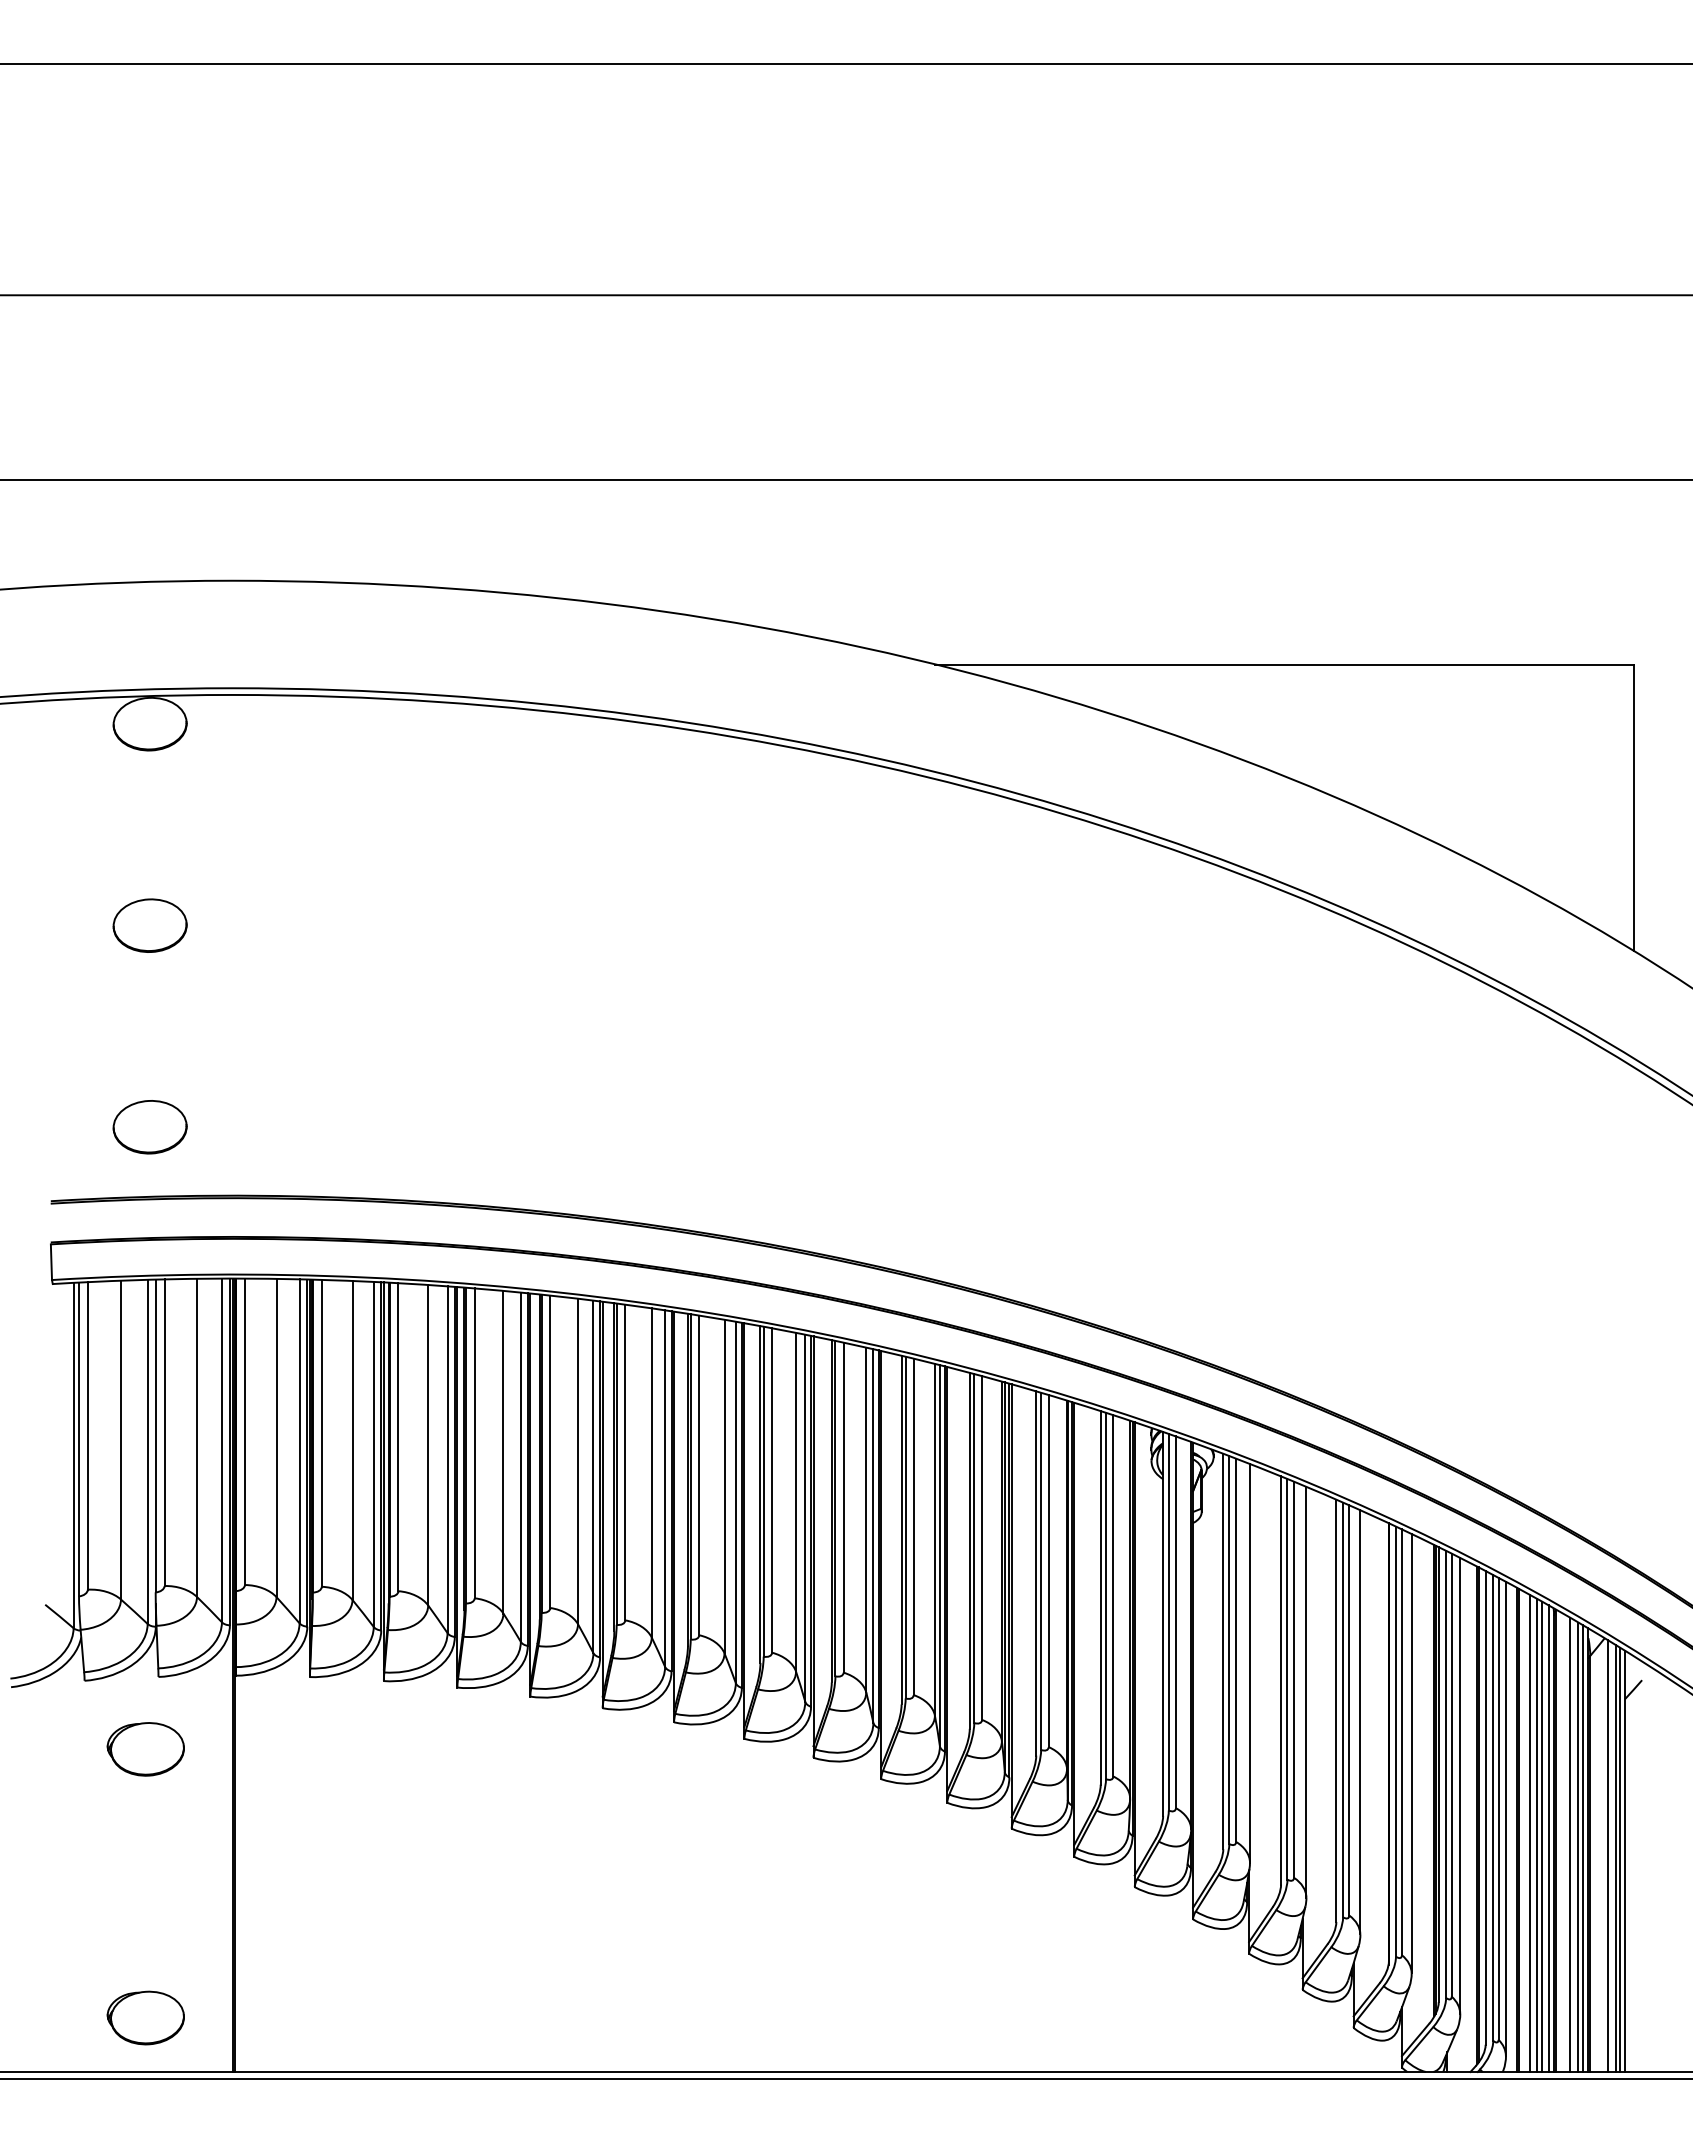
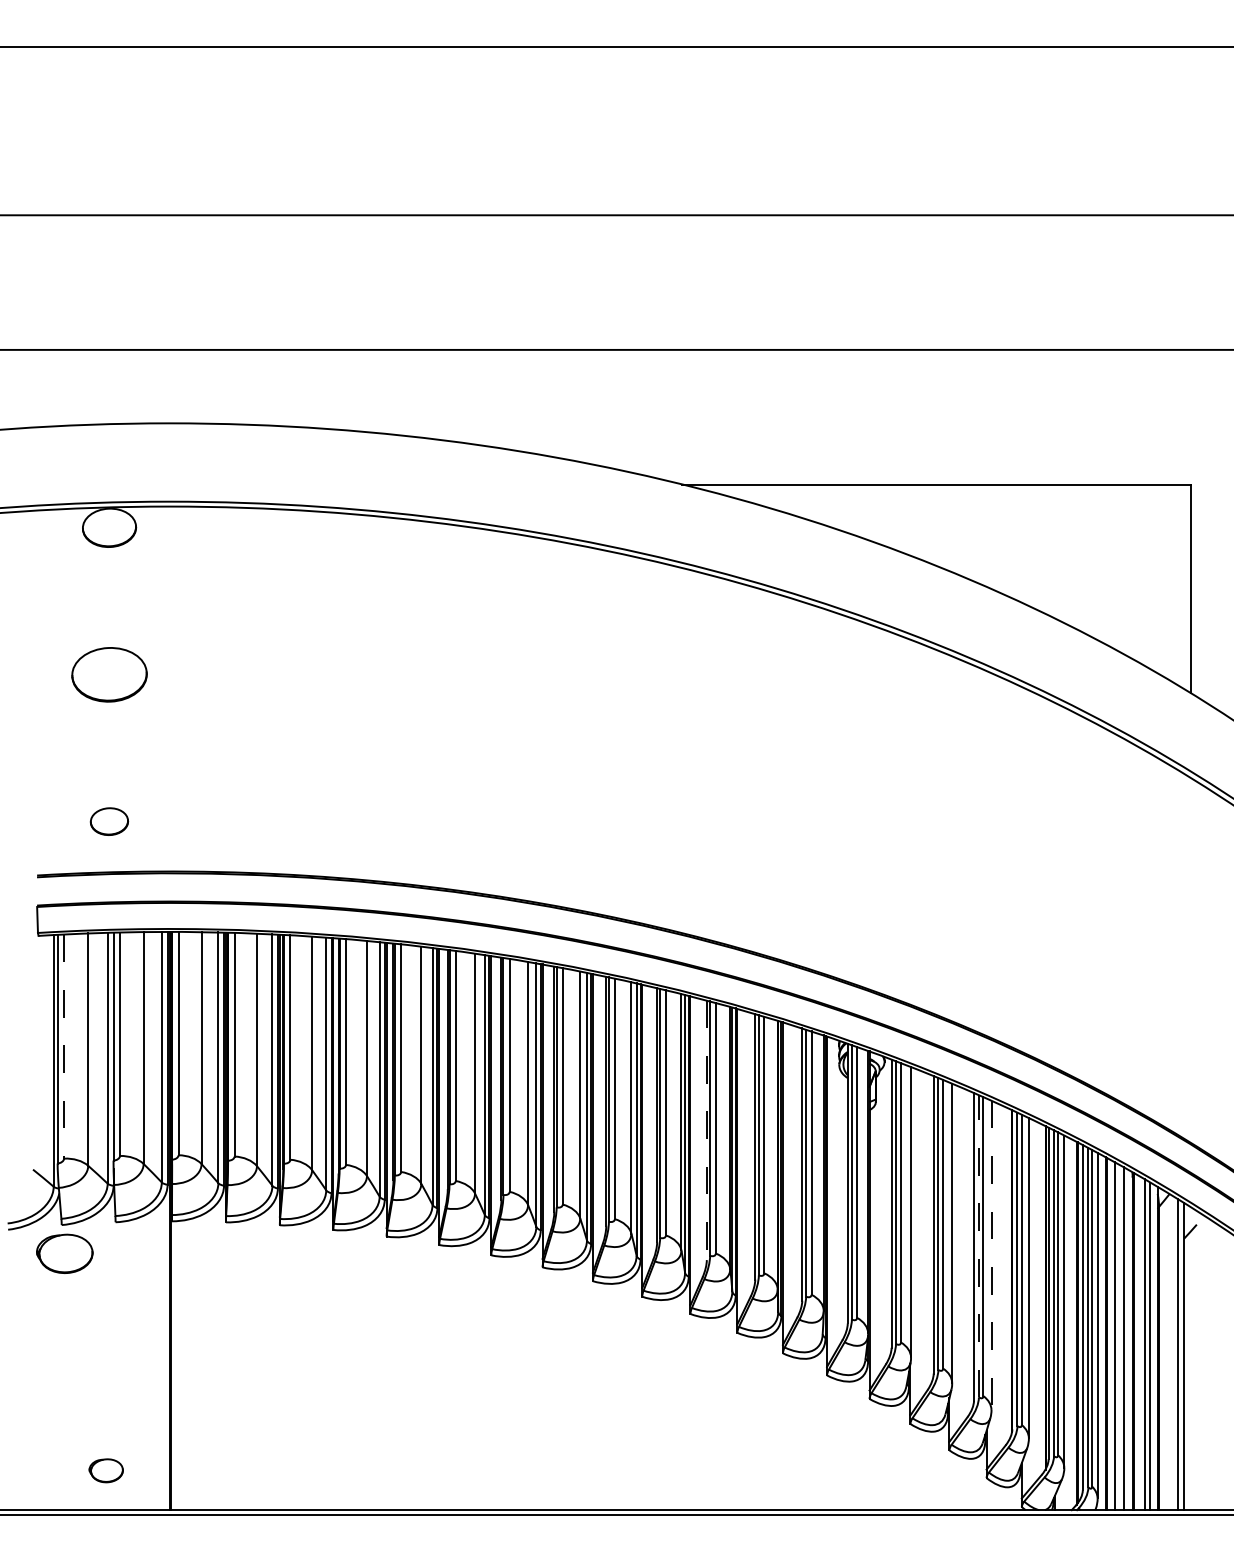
part: (149, 925) -> (109, 674), size x1.4
part: (149, 1127) -> (109, 821), size x0.7
line: (87, 1435) -> (63, 1046), solid -> dashed
line: (969, 1551) -> (706, 1130), solid -> dashed
line: (1343, 1709) -> (979, 1245), solid -> dashed
line: (1360, 1722) -> (991, 1255), solid -> dashed
part: (145, 1749) -> (64, 1253), moved
line: (1537, 1835) -> (1120, 1337), removed
line: (1548, 1838) -> (1128, 1339), removed
line: (1583, 1848) -> (1154, 1347), removed
line: (1607, 1855) -> (1171, 1352), removed
line: (1620, 1859) -> (1181, 1355), removed
part: (145, 2017) -> (106, 1470), size x0.6

